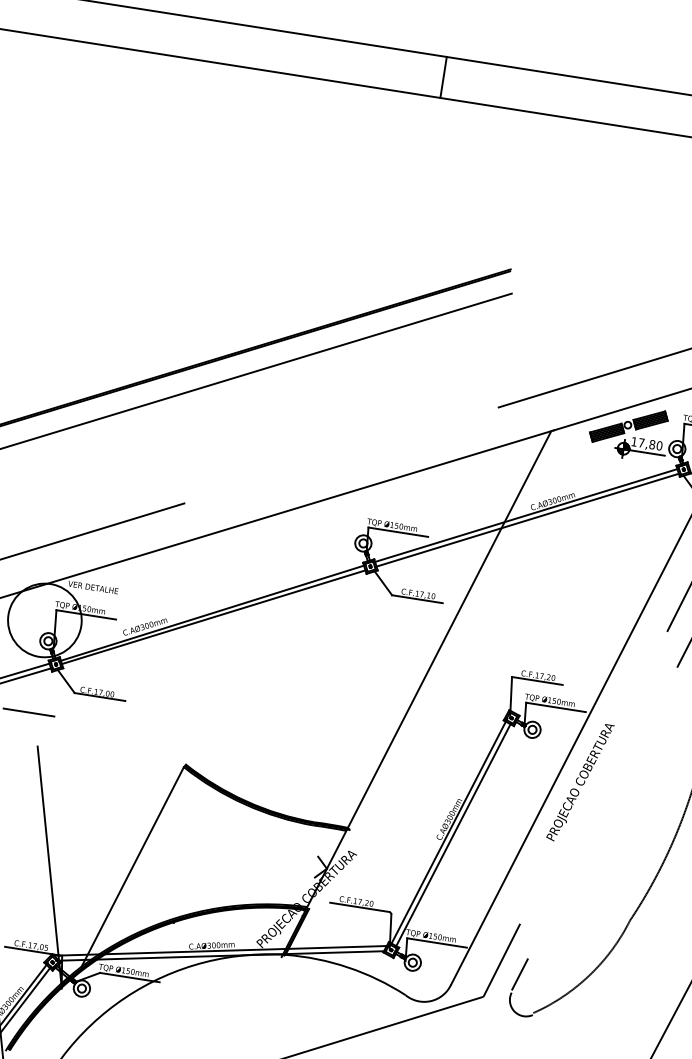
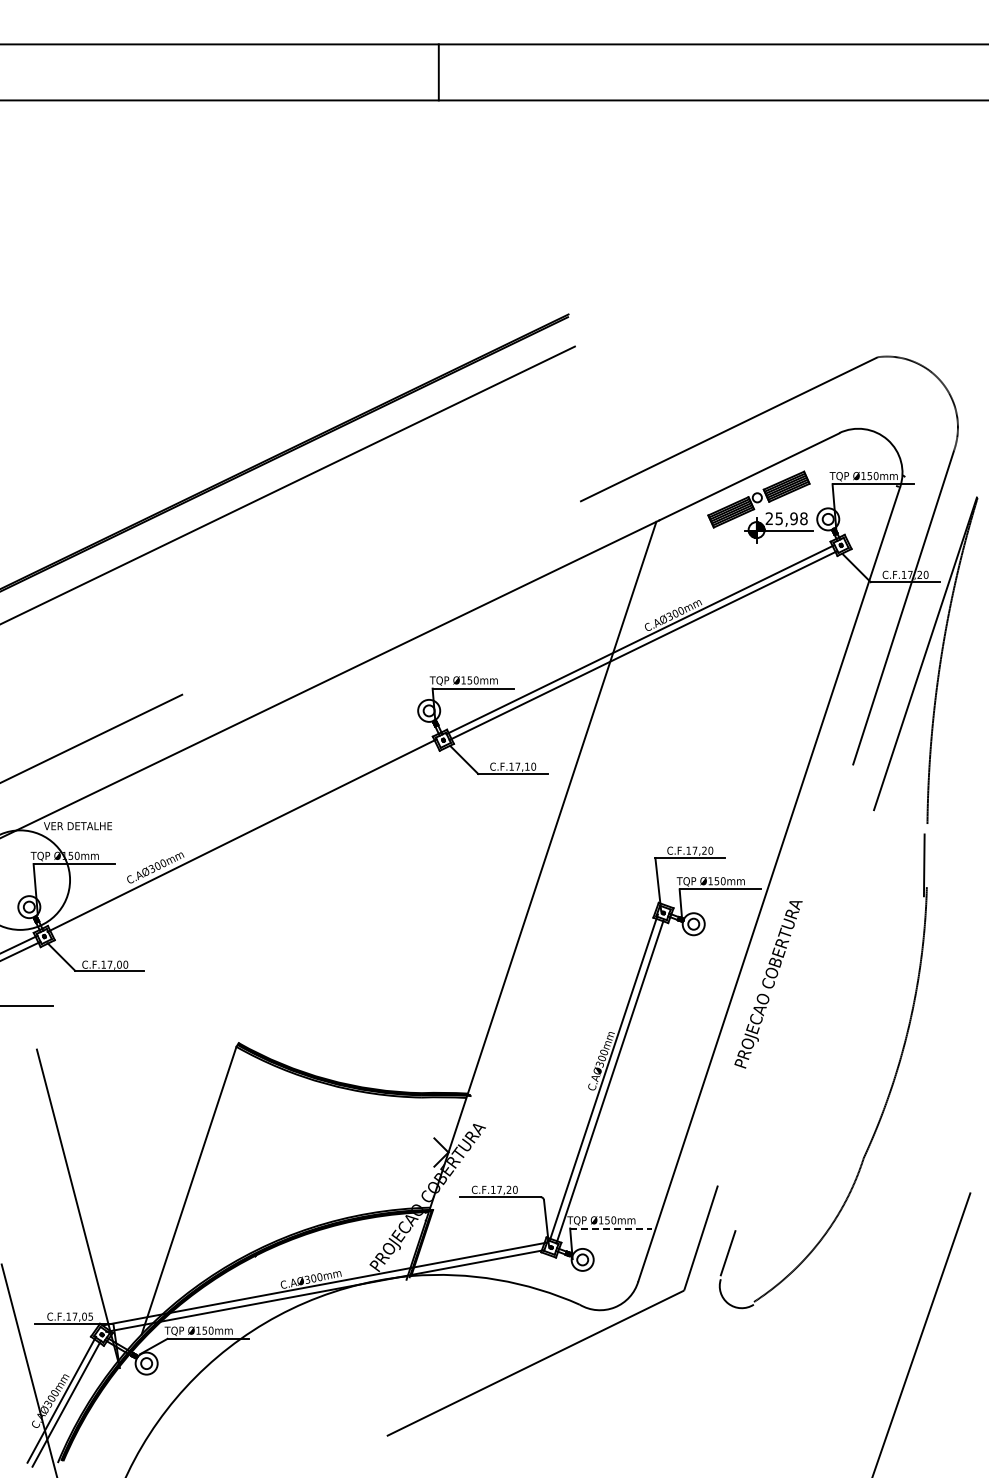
text: (646, 443) -> (786, 518), 17,80 -> 25,98
line: (214, 616) -> (245, 839), removed
line: (436, 942) -> (610, 1228), solid -> dashed

